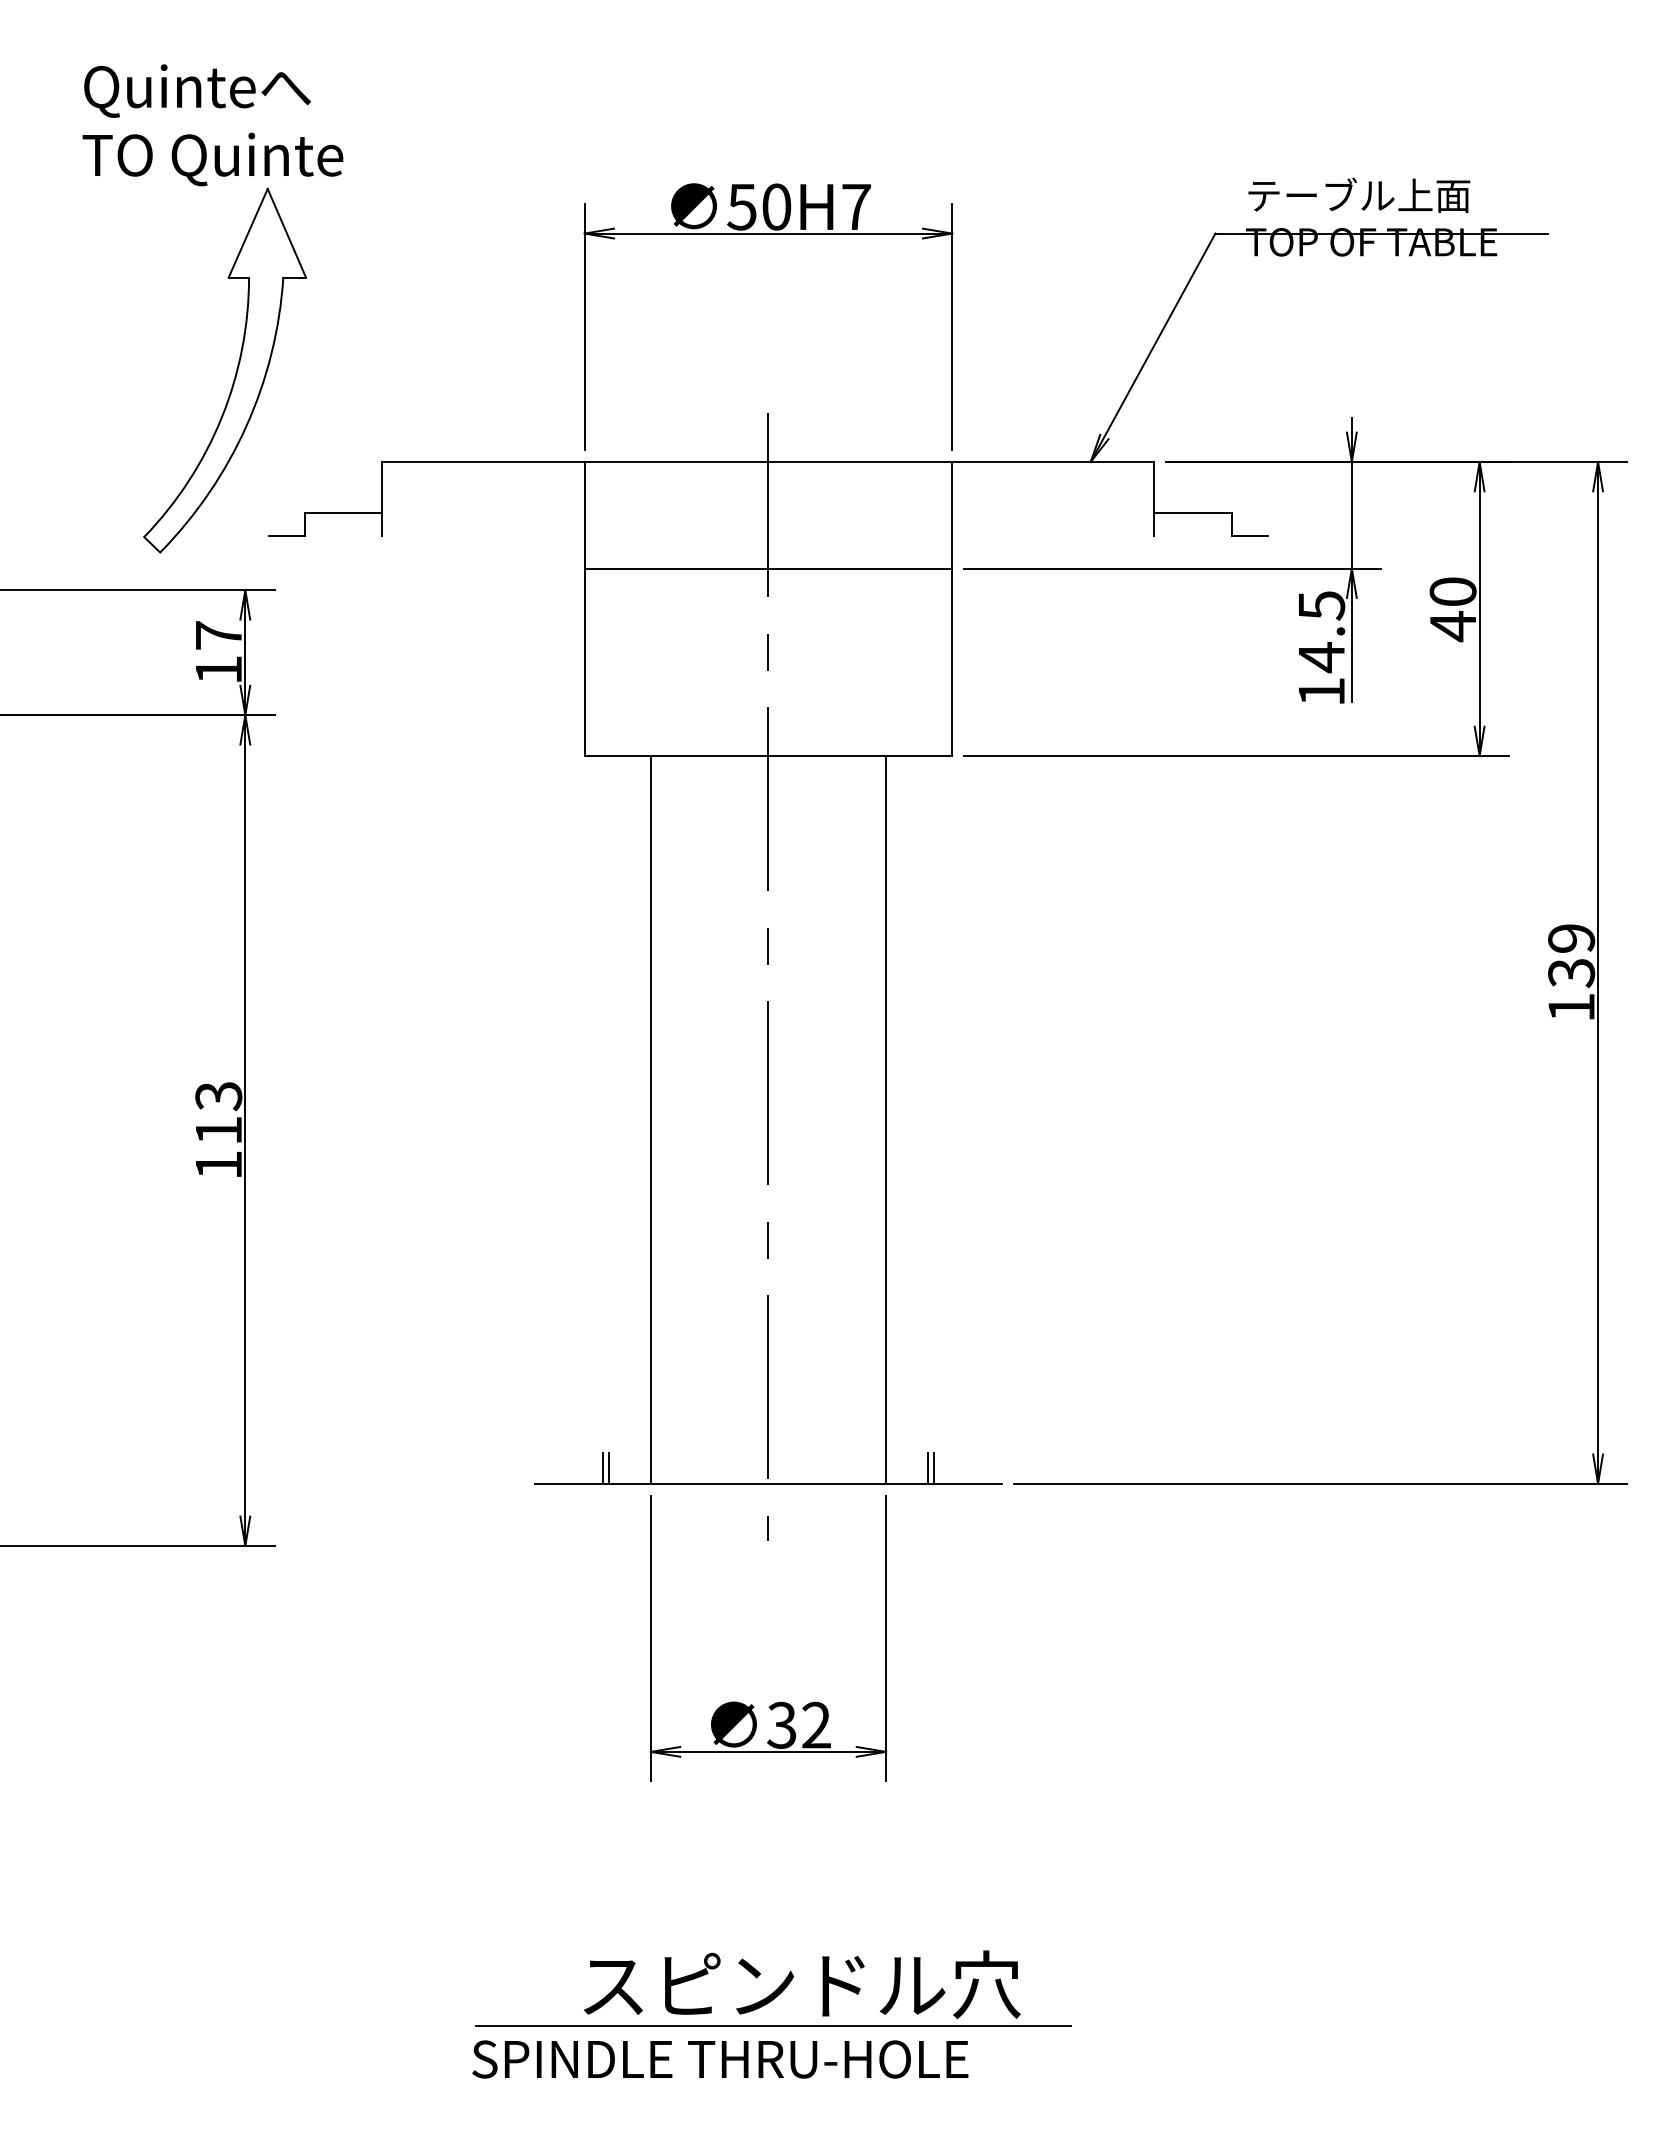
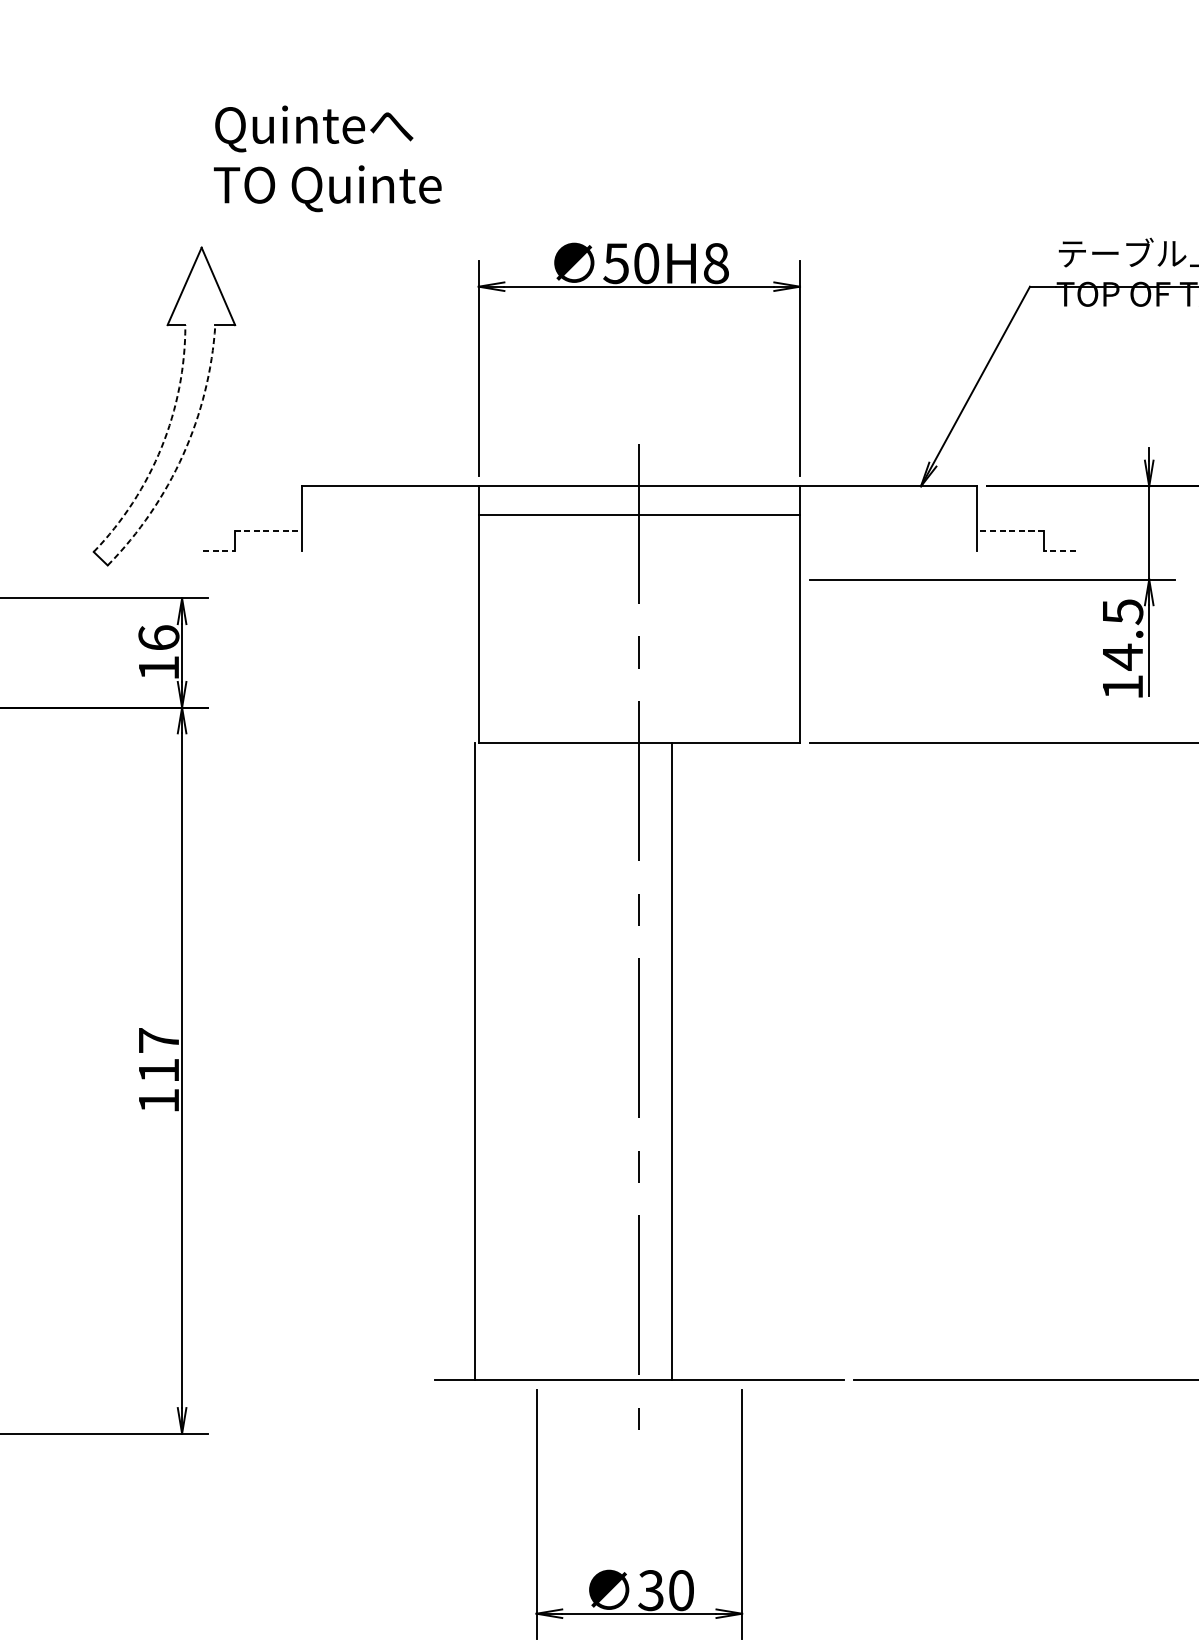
text: (212, 125) -> (327, 159), moved
text: (856, 206) -> (716, 263), 50H7 -> 50H8
arc: (221, 417) -> (161, 447), solid -> dashed
arc: (246, 426) -> (183, 455), solid -> dashed
line: (343, 513) -> (267, 531), solid -> dashed
line: (1193, 513) -> (1010, 531), solid -> dashed
line: (287, 535) -> (218, 550), solid -> dashed
line: (1249, 535) -> (1059, 550), solid -> dashed
line: (768, 568) -> (639, 514), moved
text: (218, 634) -> (158, 637), 17 -> 16
text: (218, 1096) -> (158, 1040), 113 -> 117
line: (650, 1119) -> (475, 1061), moved
line: (886, 1119) -> (672, 1061), moved
line: (603, 1468) -> (495, 1366), removed
line: (609, 1468) -> (500, 1366), removed
line: (927, 1468) -> (778, 1366), removed
line: (933, 1468) -> (783, 1366), removed
text: (816, 1724) -> (681, 1589), 32 -> 30

